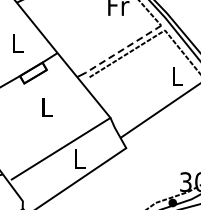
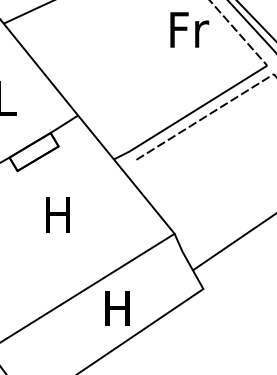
line: (123, 49) -> (198, 109), dashed -> solid
text: (46, 107) -> (57, 214), L -> H
text: (79, 158) -> (118, 307), L -> H

